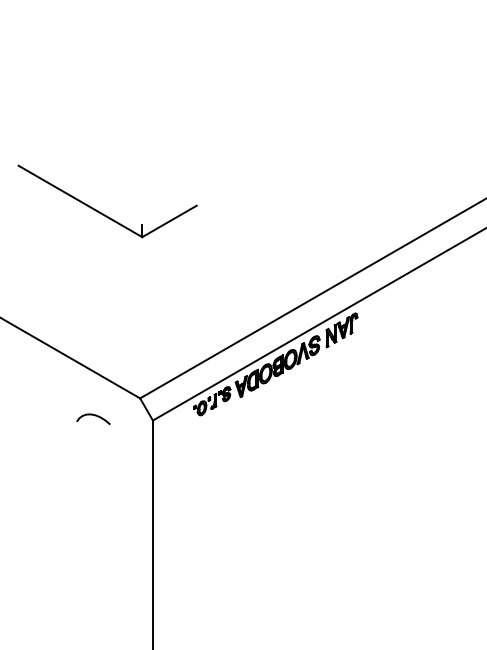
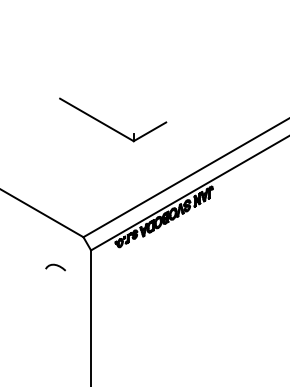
part: (103, 212) -> (110, 126), moved
curve: (94, 417) -> (56, 266), moved

